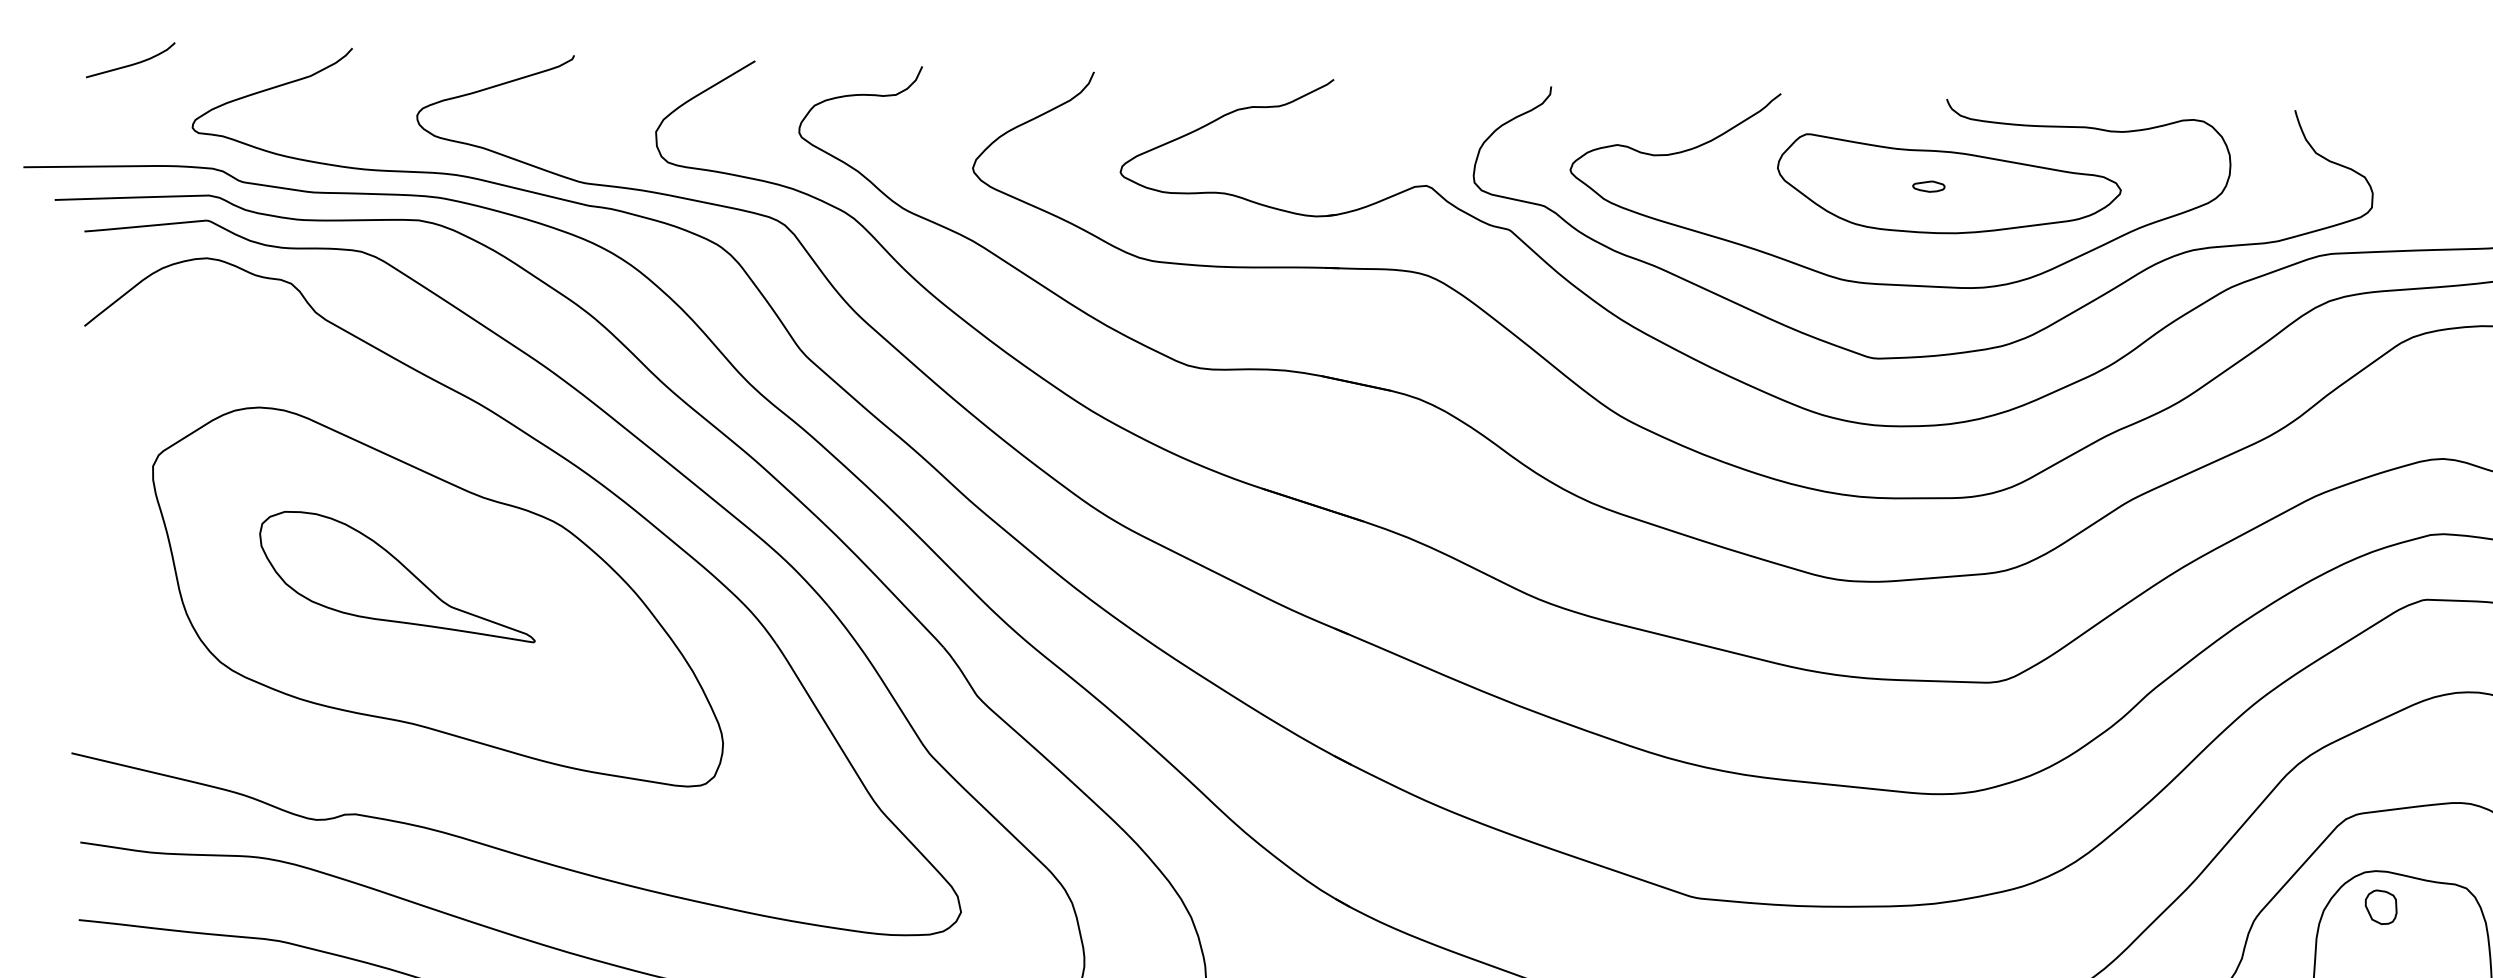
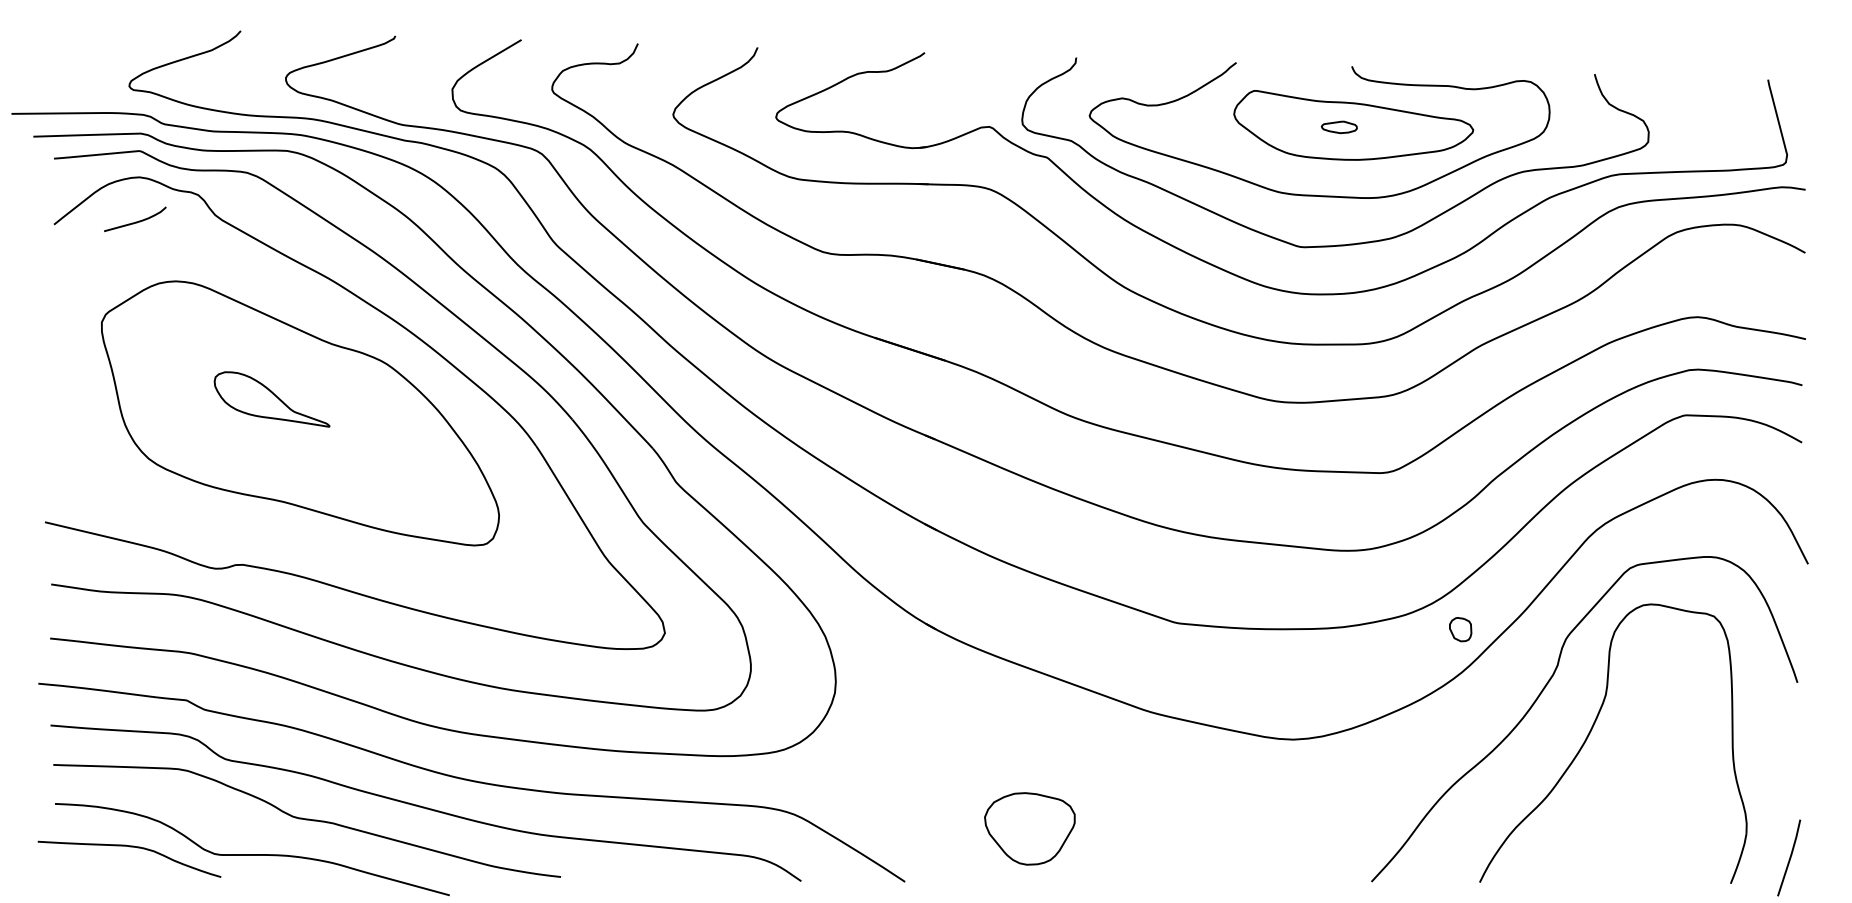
curve: (131, 63) -> (135, 221), moved
part: (1928, 186) -> (1339, 127), size x1.6
part: (396, 577) -> (271, 399), size x0.6
part: (2380, 907) -> (1460, 629), moved

